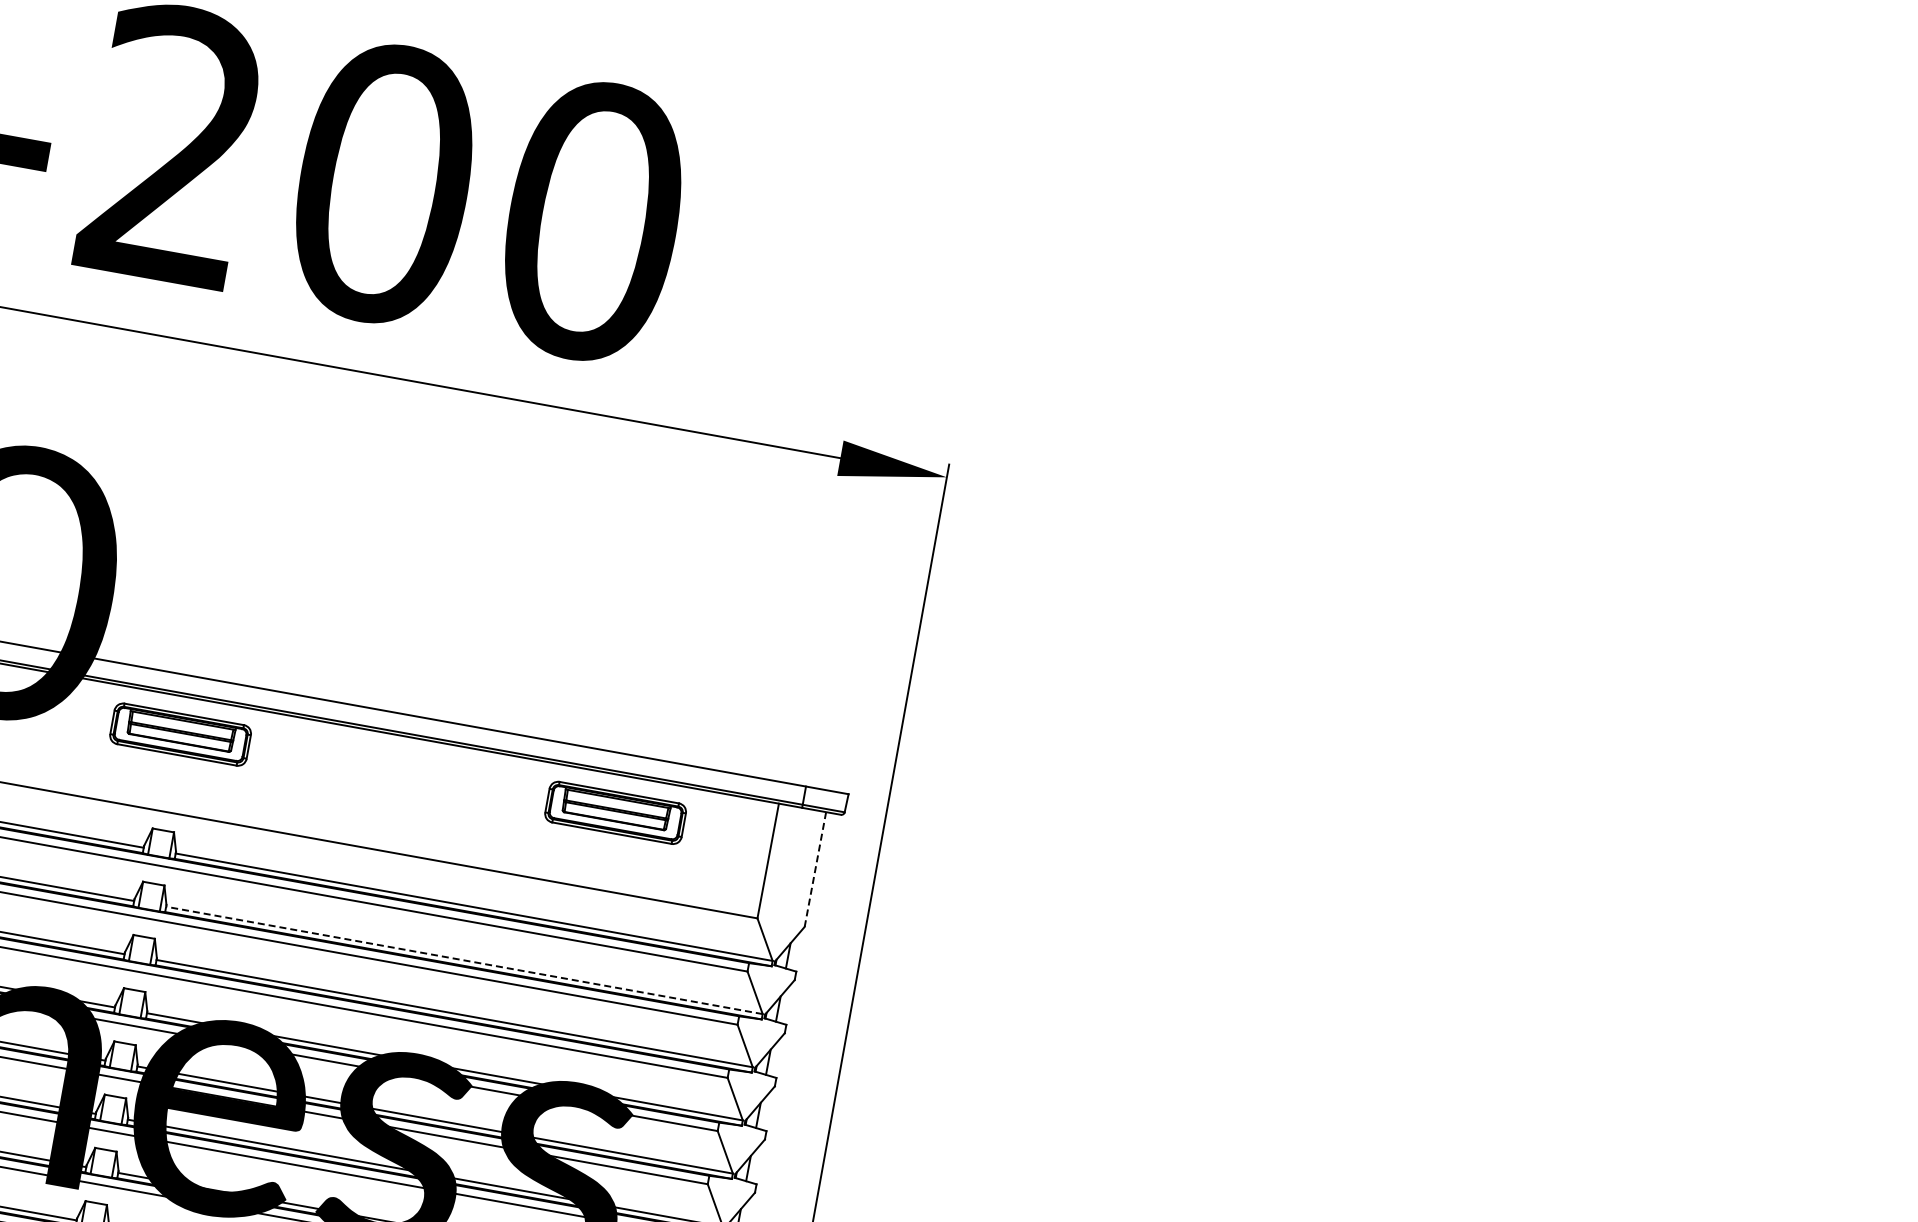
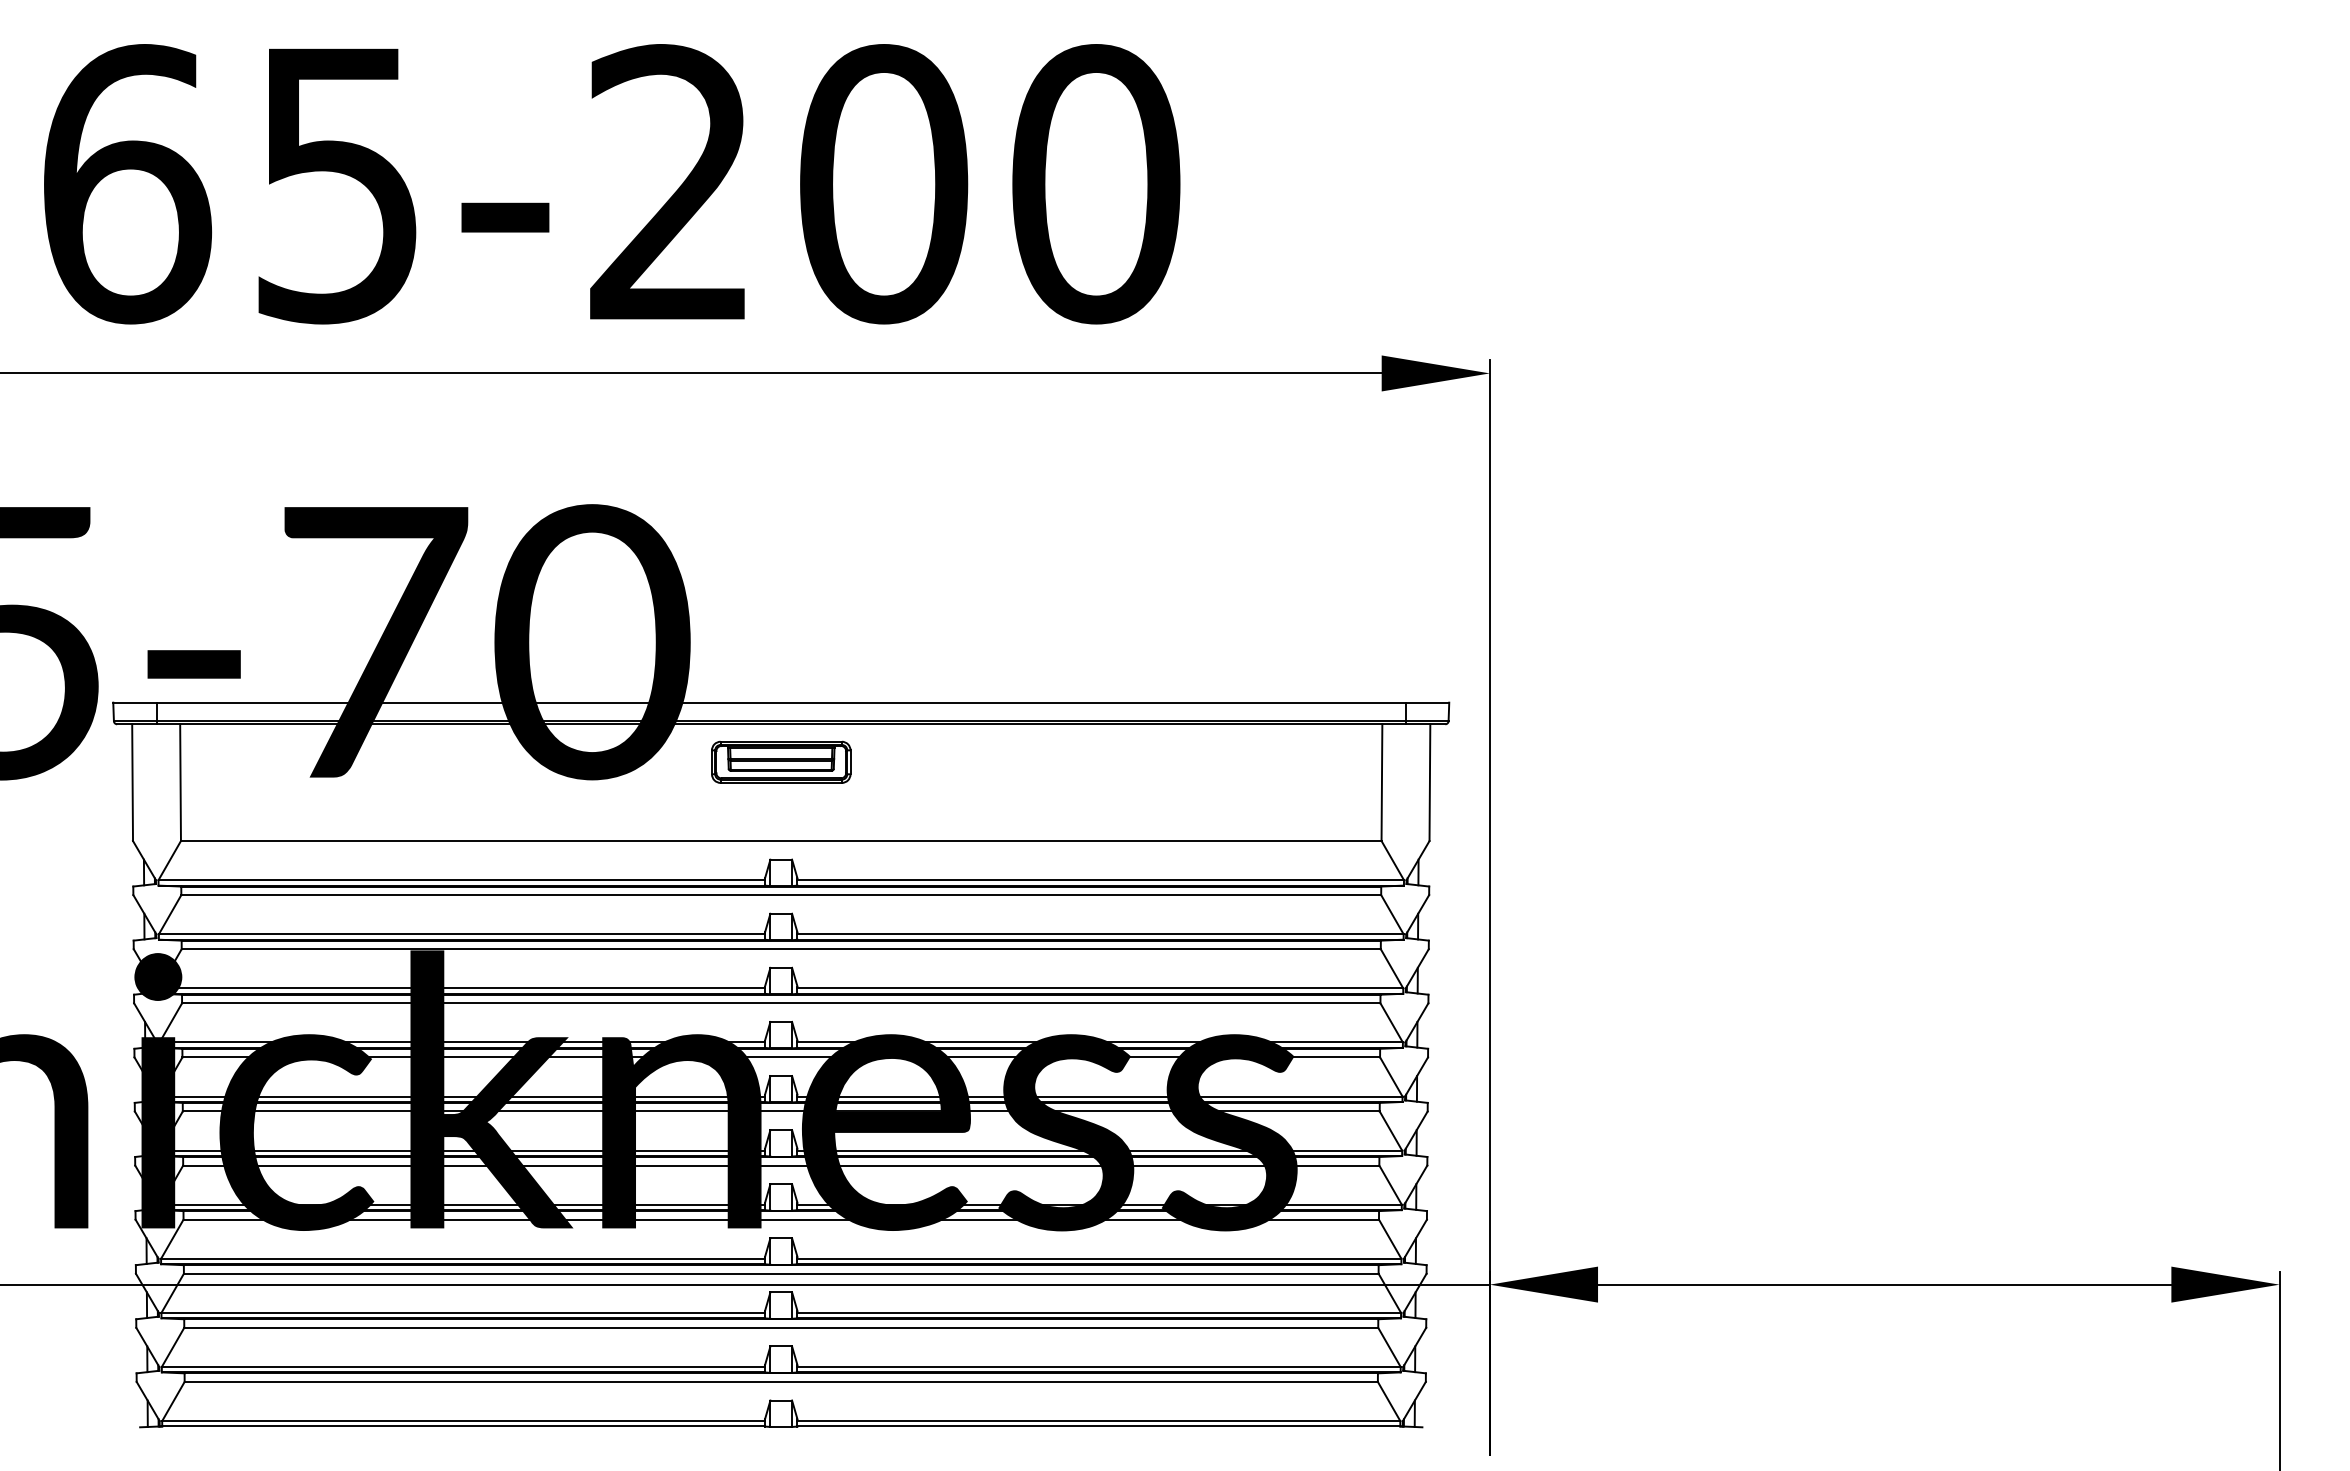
part: (616, 812) -> (1223, 761), removed
line: (814, 870) -> (1429, 783), dashed -> solid
line: (464, 960) -> (1100, 934), dashed -> solid

